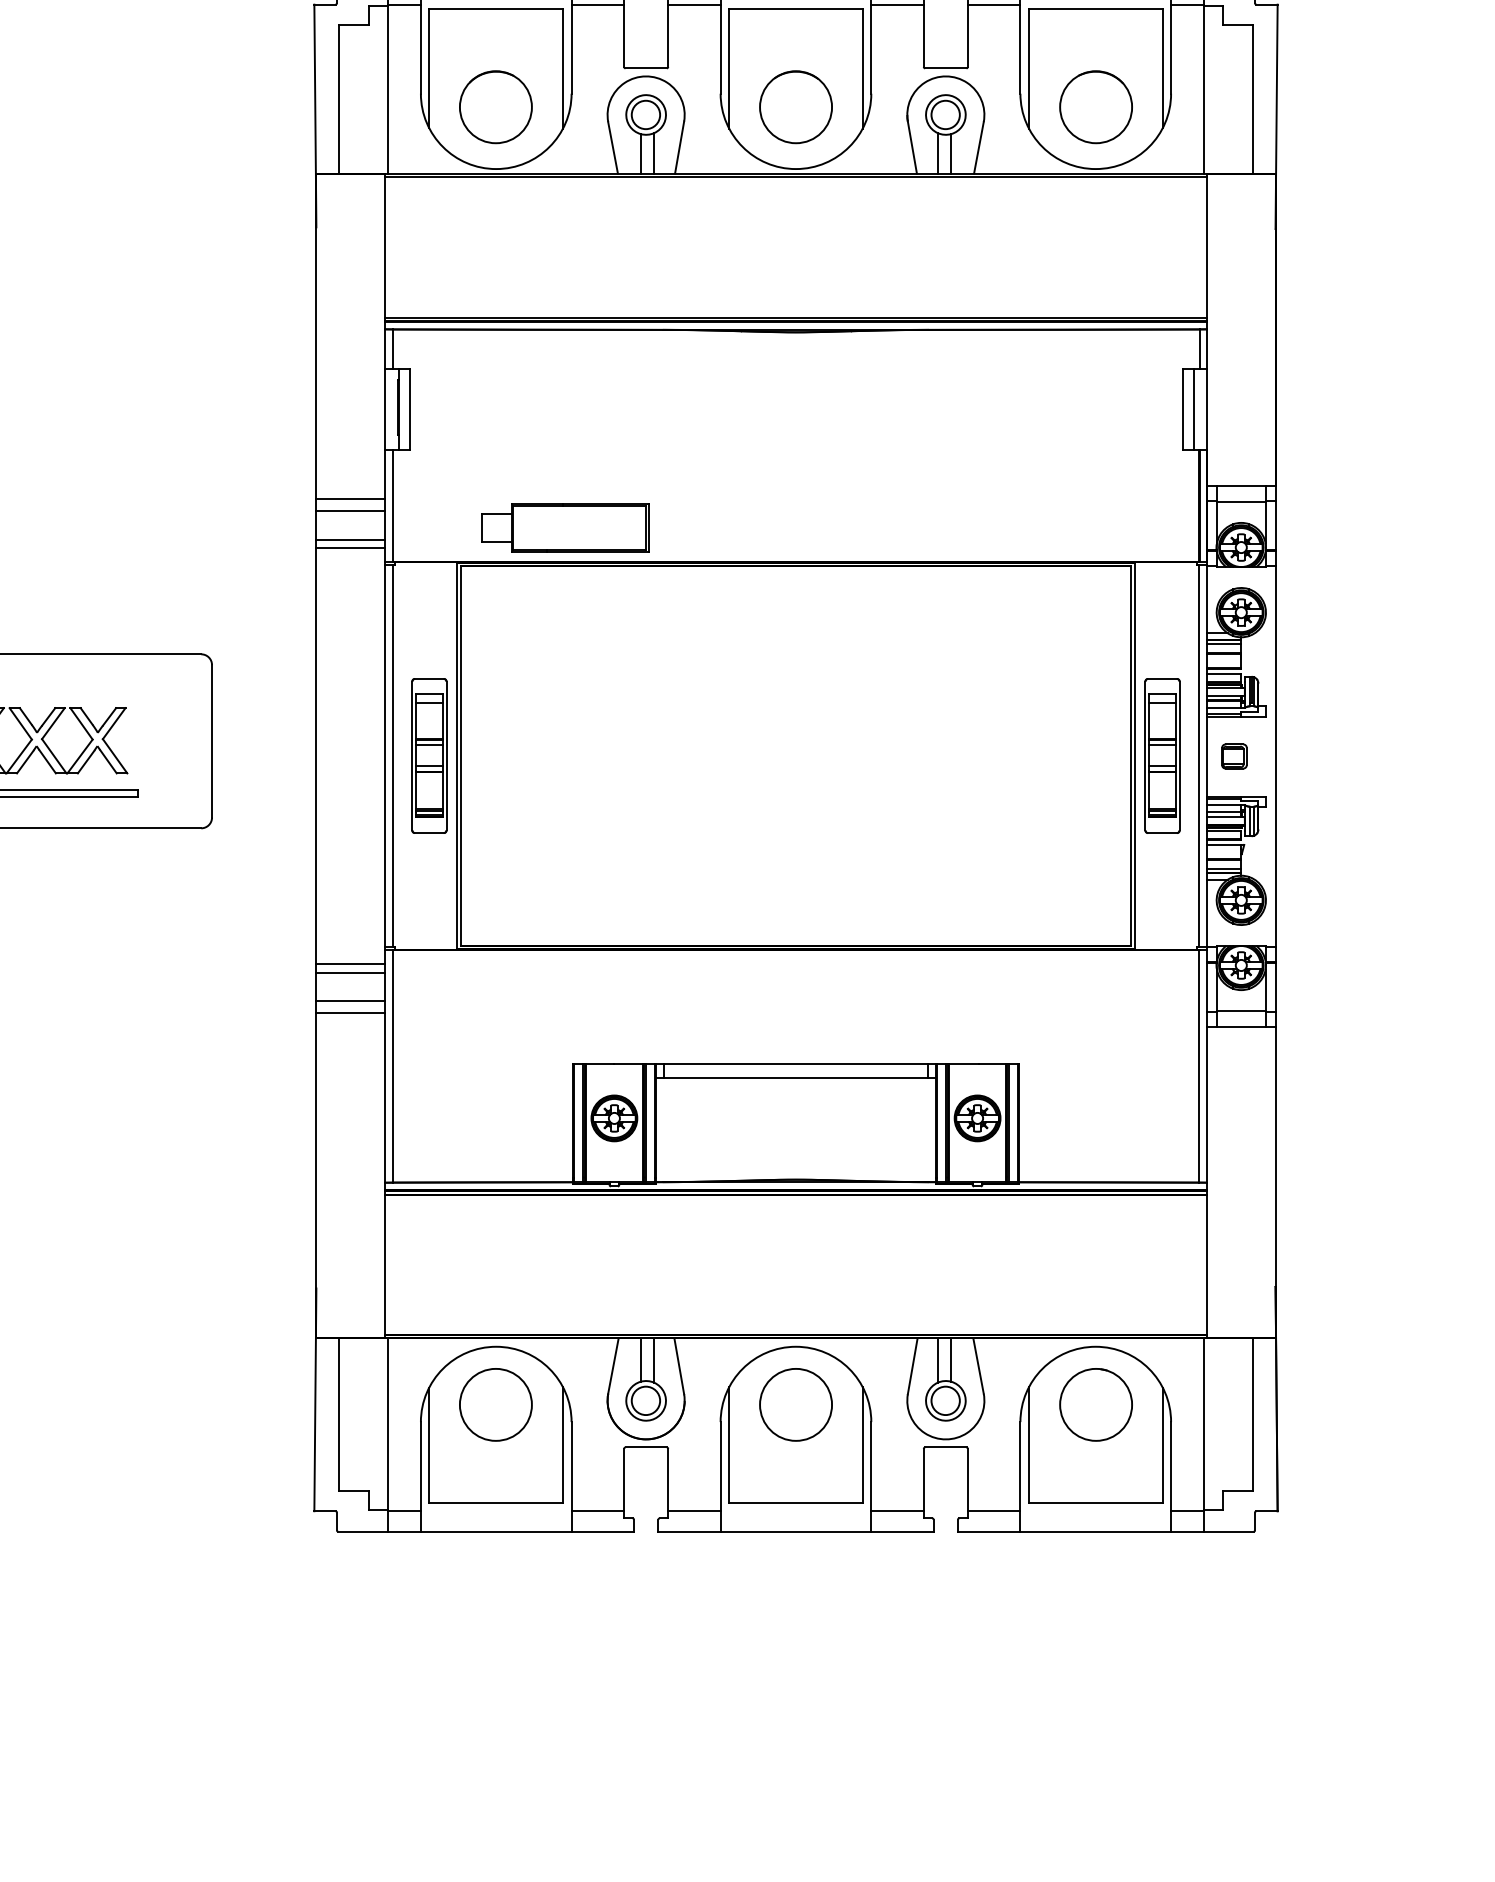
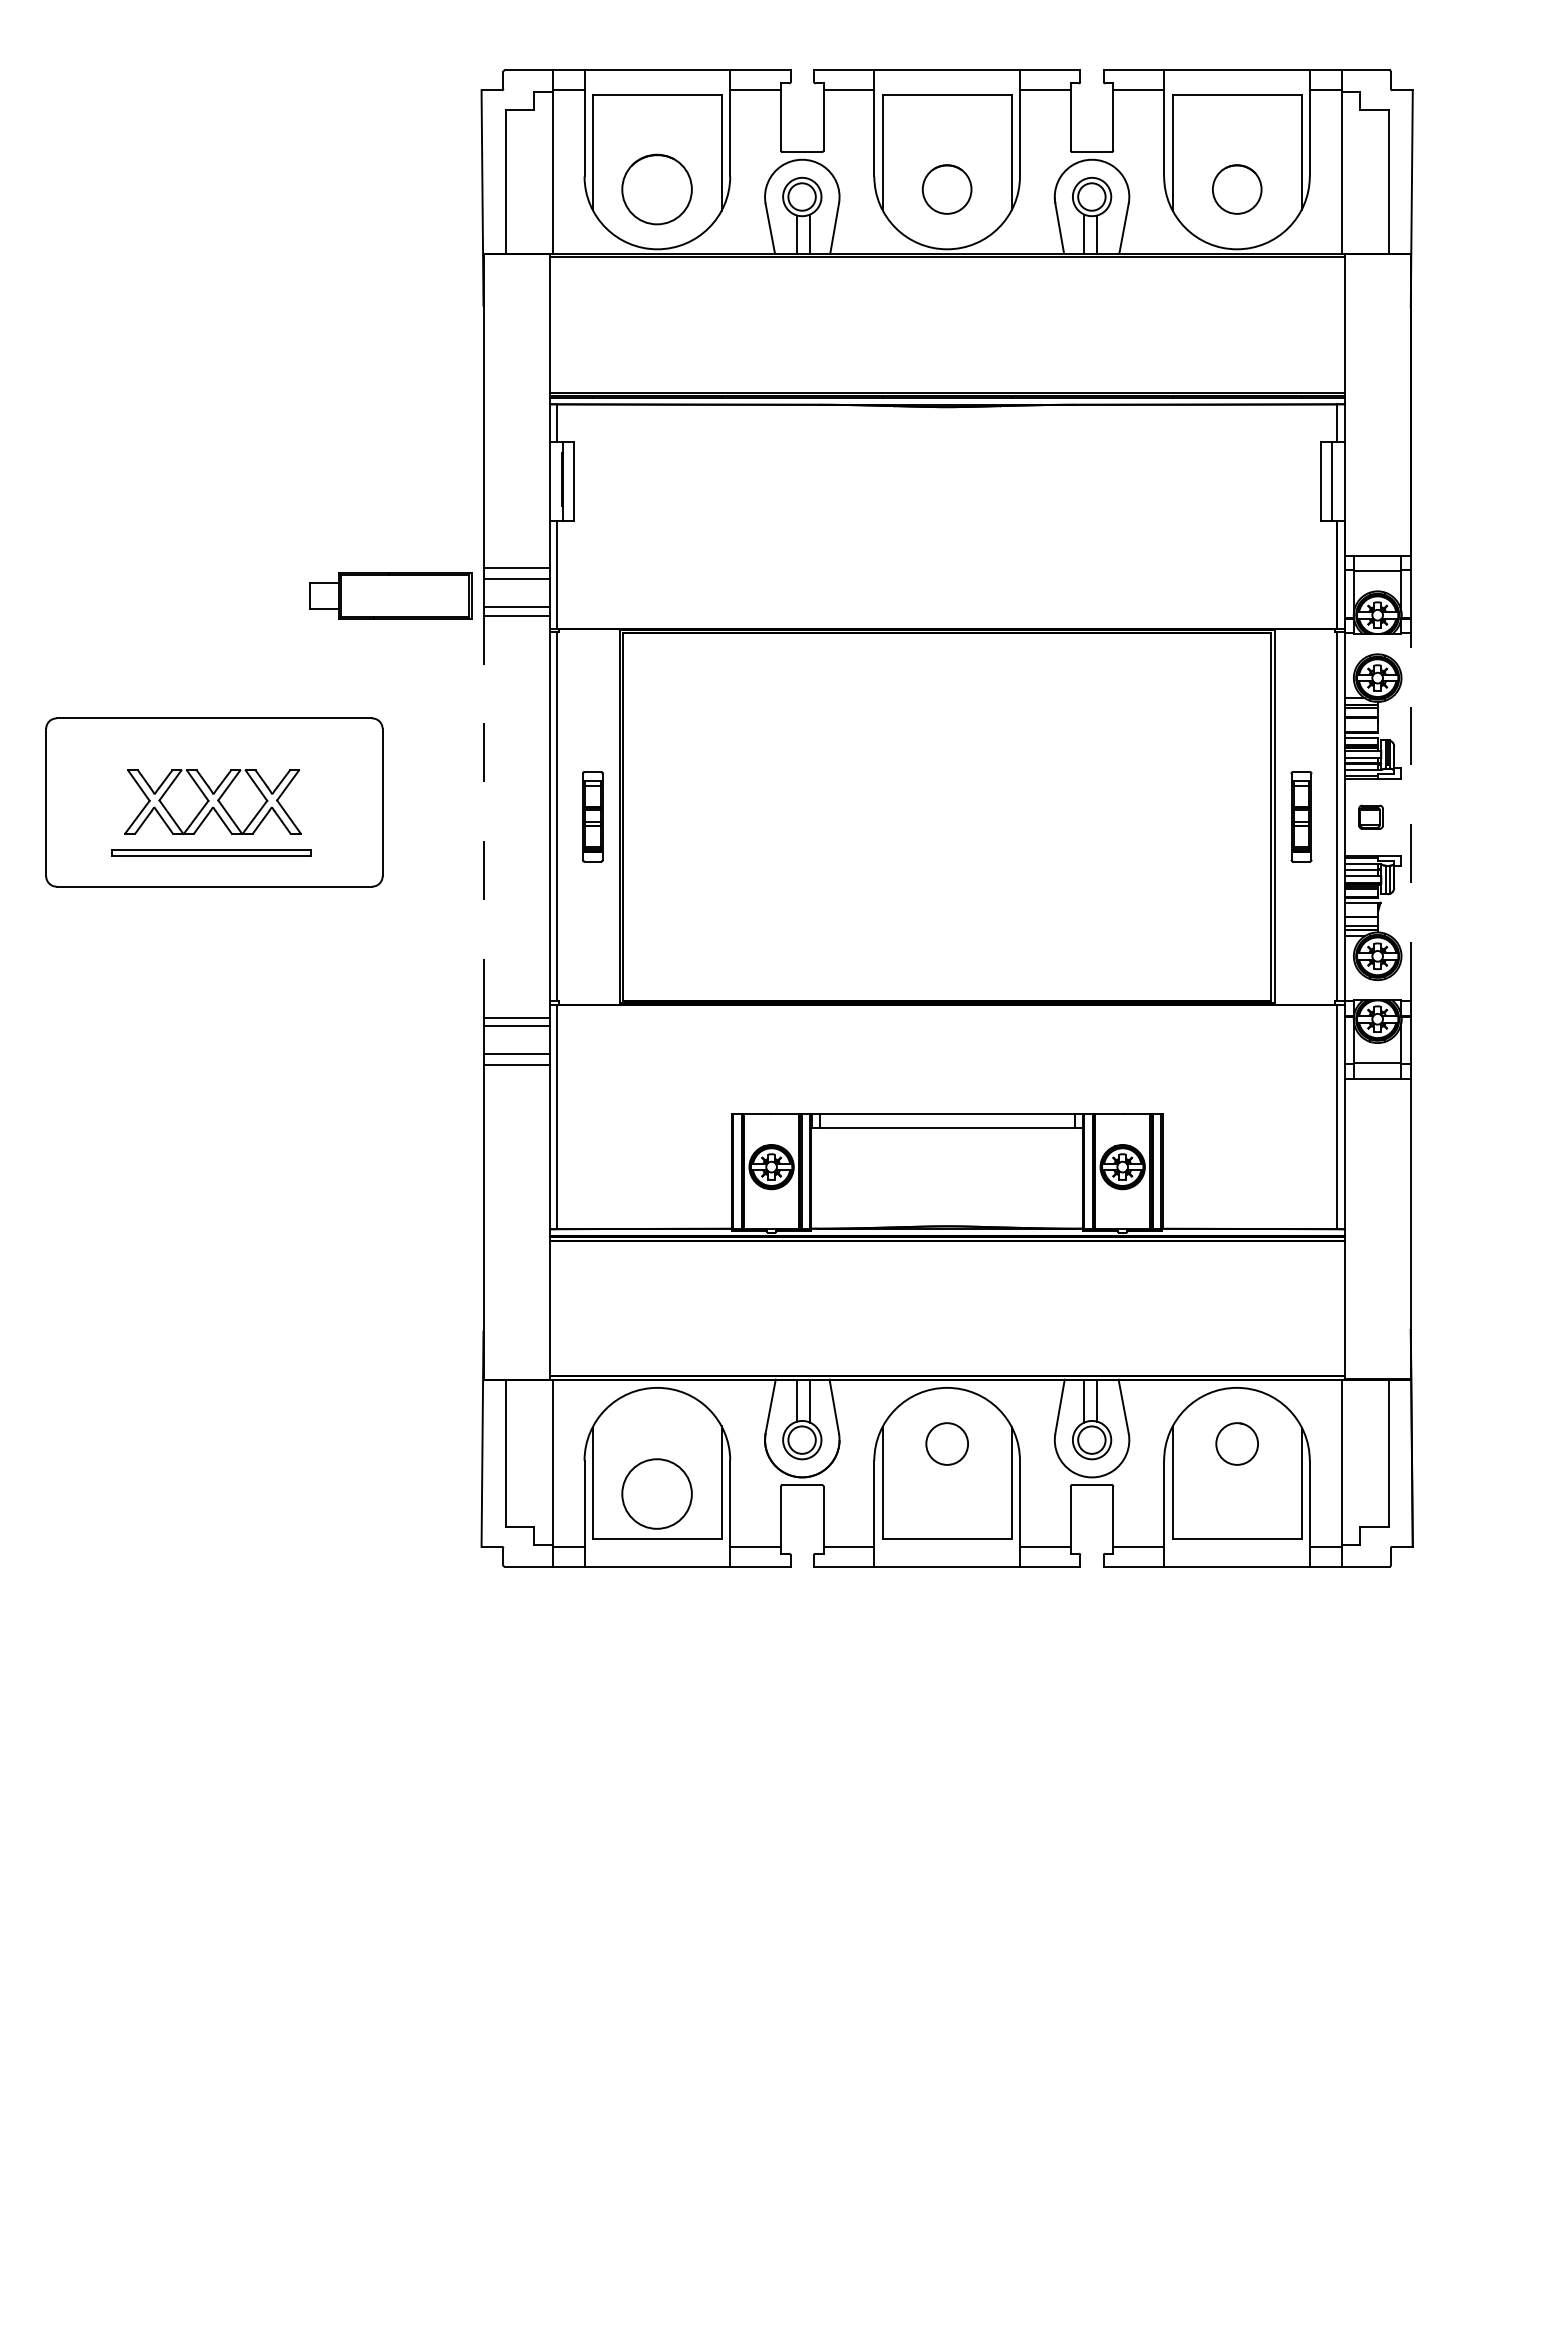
part: (795, 107) -> (946, 189), size x0.7
part: (1095, 107) -> (1236, 189), size x0.7
part: (564, 527) -> (390, 595), moved
line: (316, 755) -> (483, 816), solid -> dashed
part: (429, 755) -> (592, 816), size x0.6
part: (1162, 755) -> (1301, 816), size x0.6
line: (1275, 756) -> (1410, 817), solid -> dashed
circle: (495, 1404) -> (656, 1493), moved
circle: (796, 1404) -> (947, 1443), size x0.6
circle: (1095, 1404) -> (1236, 1443), size x0.6

